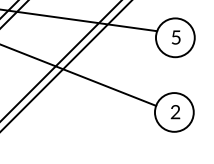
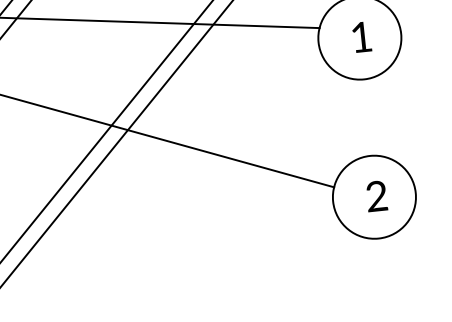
text: (175, 37) -> (360, 37), 5 -> 1

